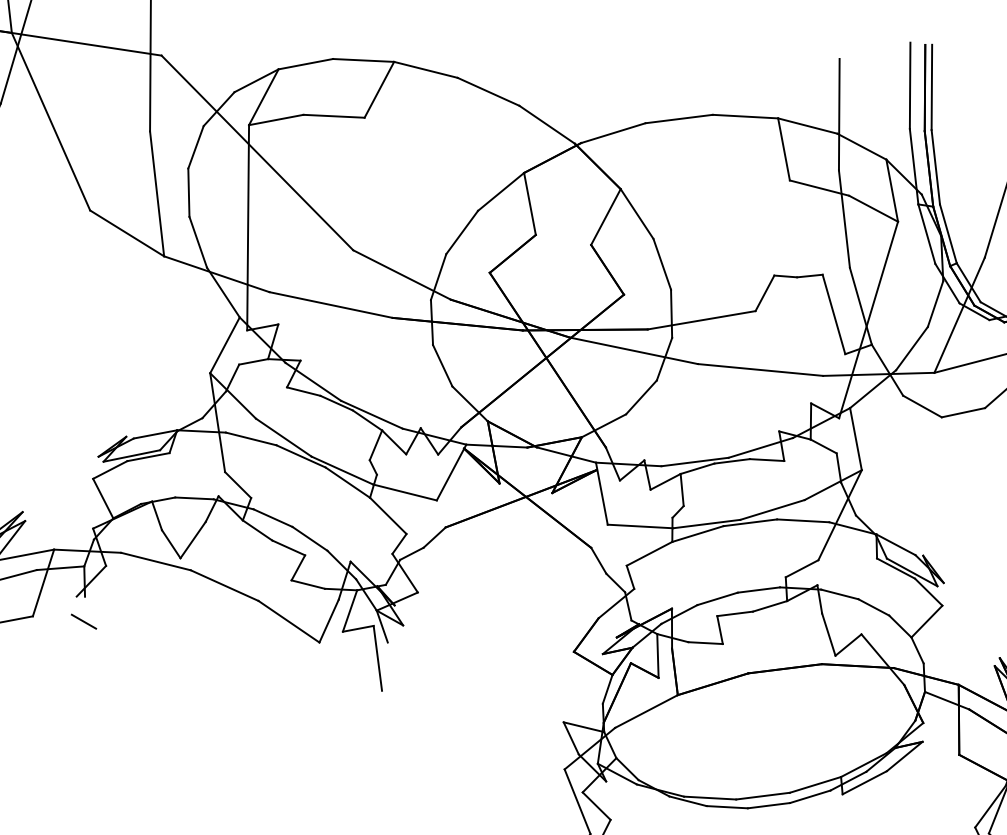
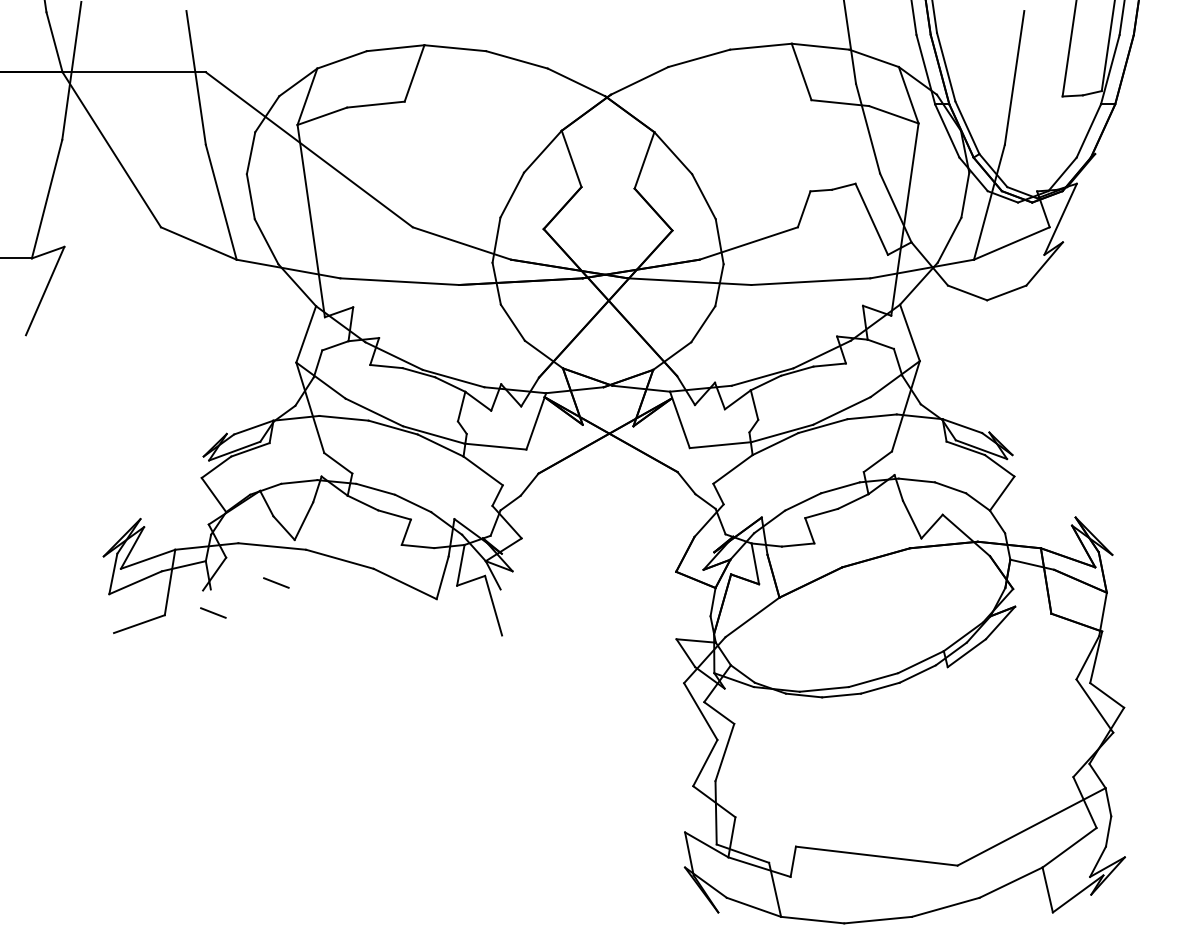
line: (154, 599) -> (276, 582), added

